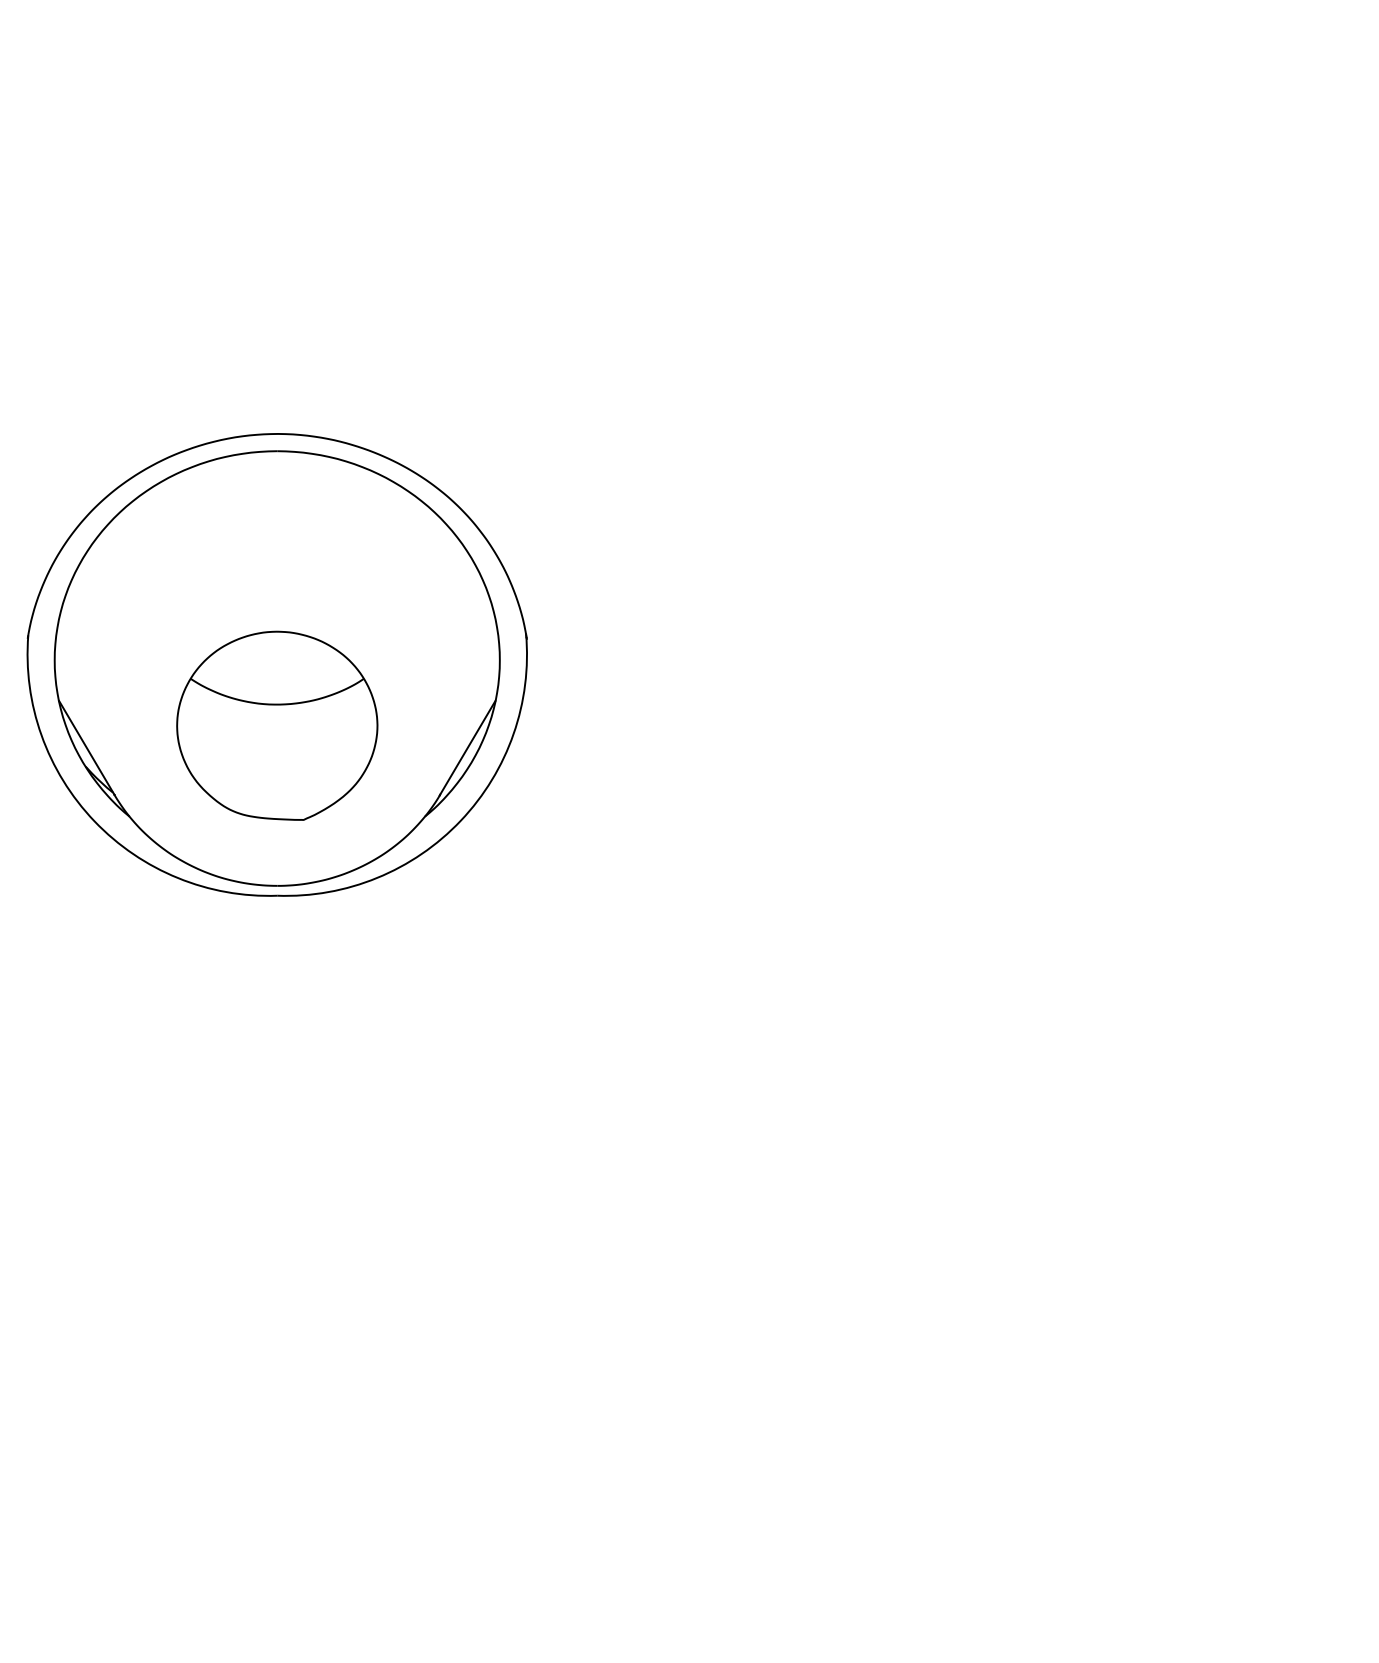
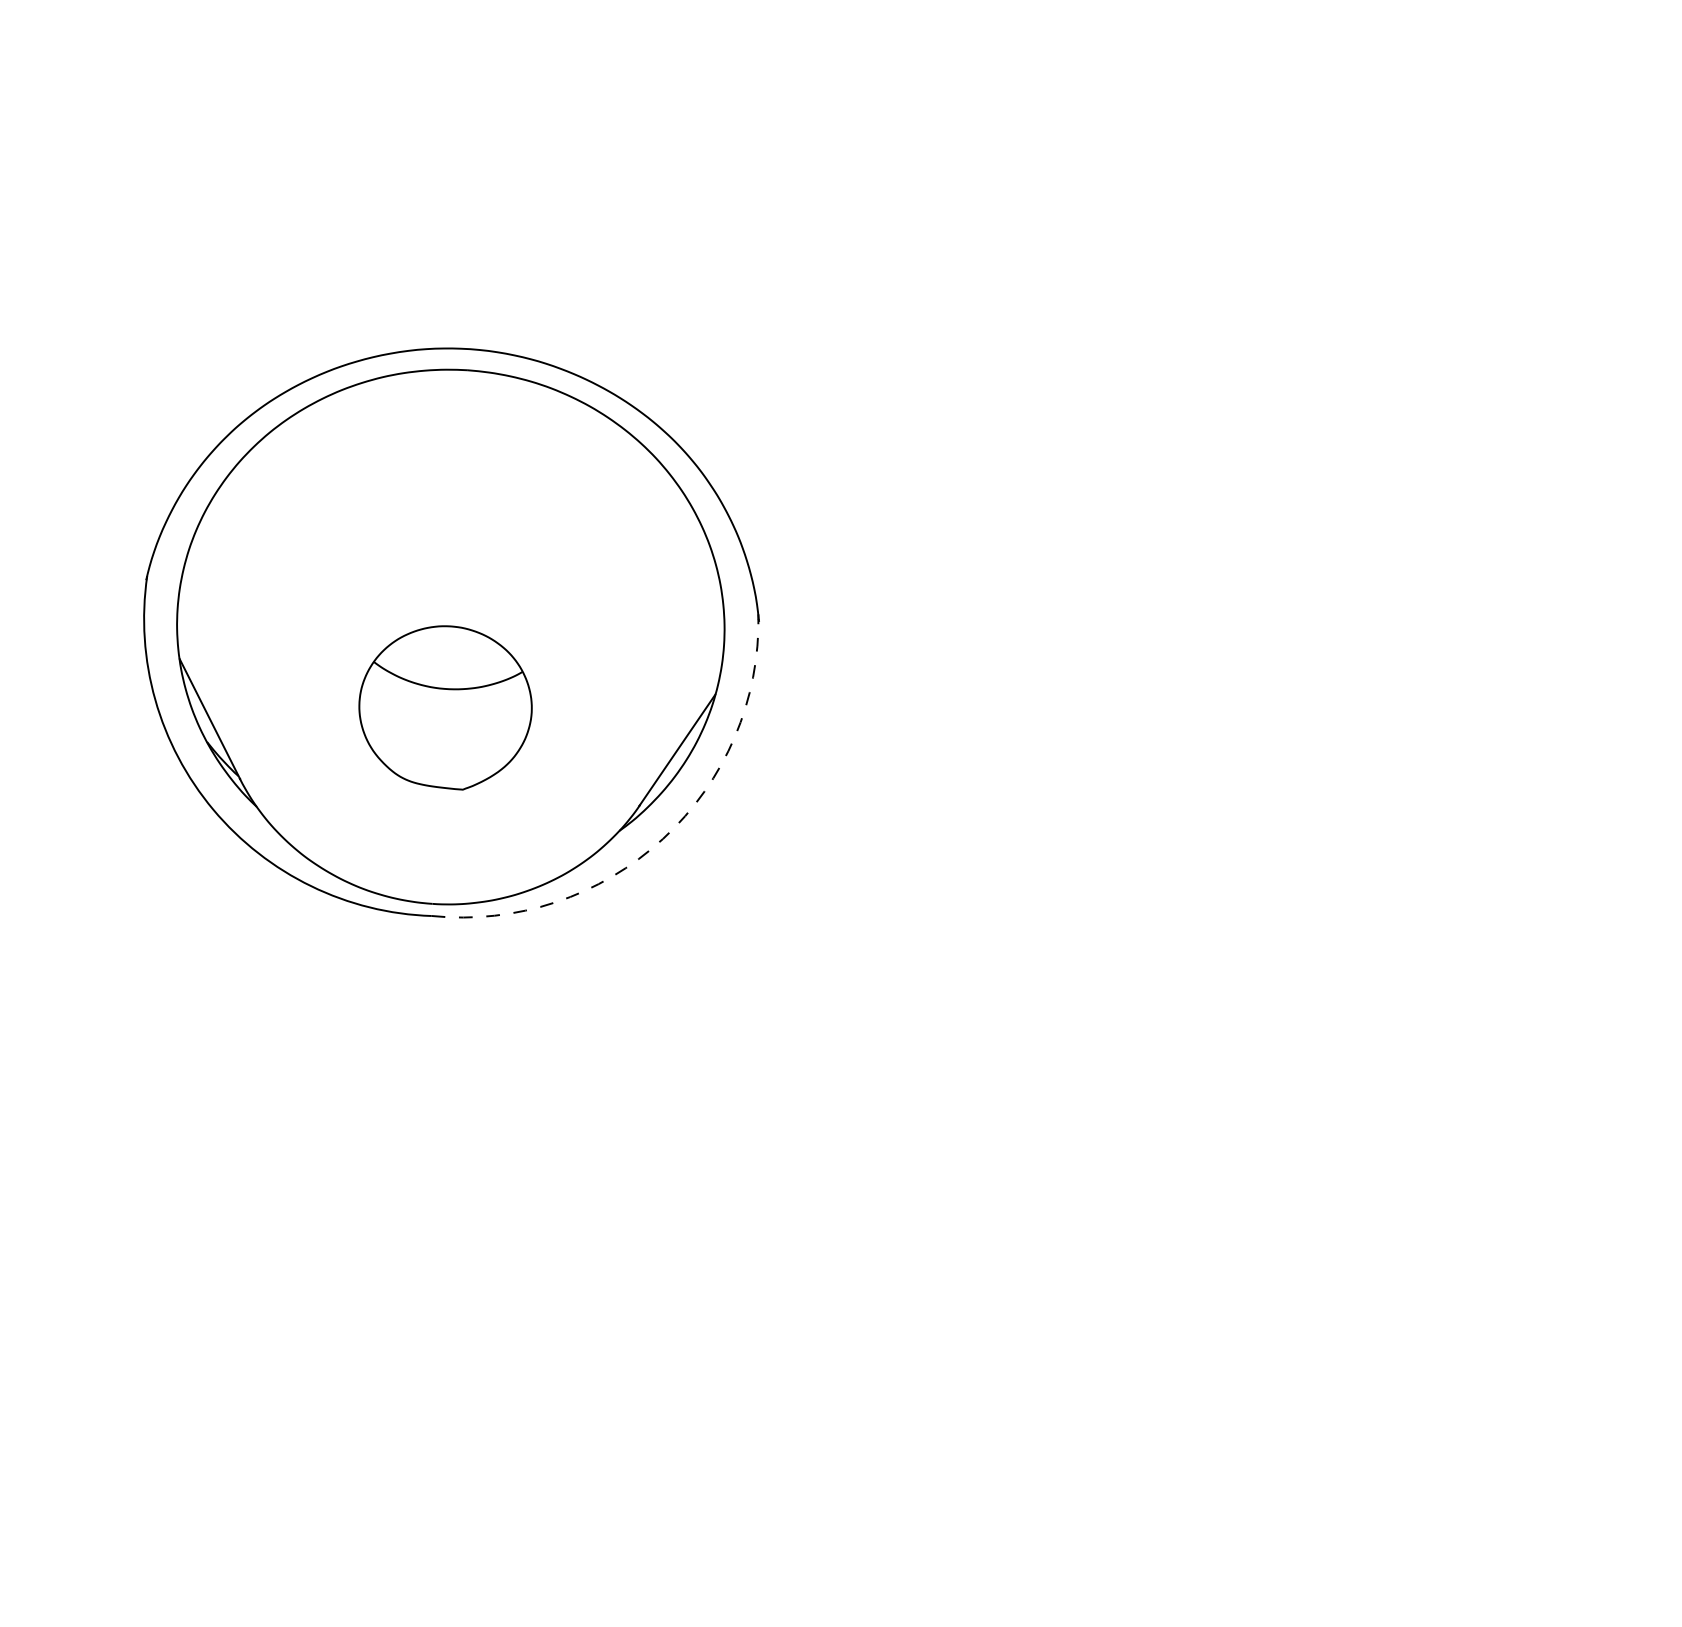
part: (277, 725) -> (445, 707), size x0.7
arc: (460, 820) -> (662, 838), solid -> dashed

